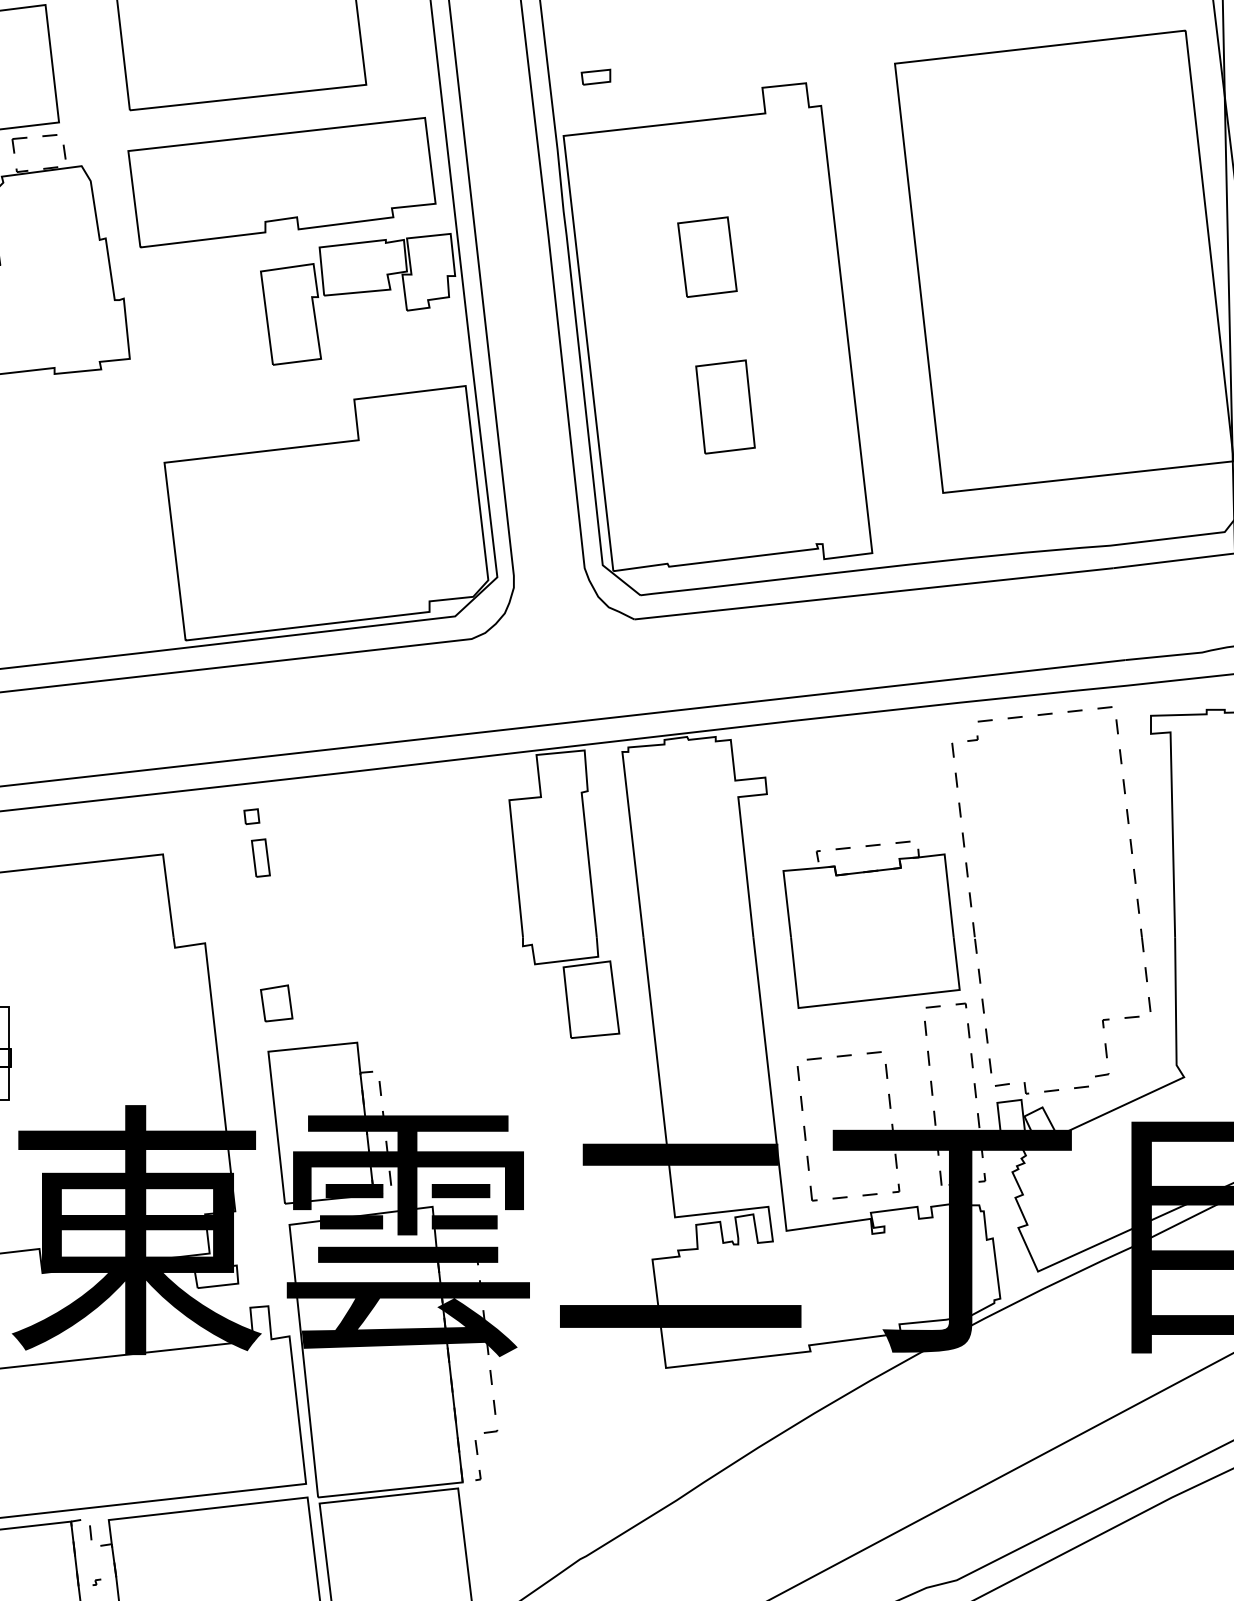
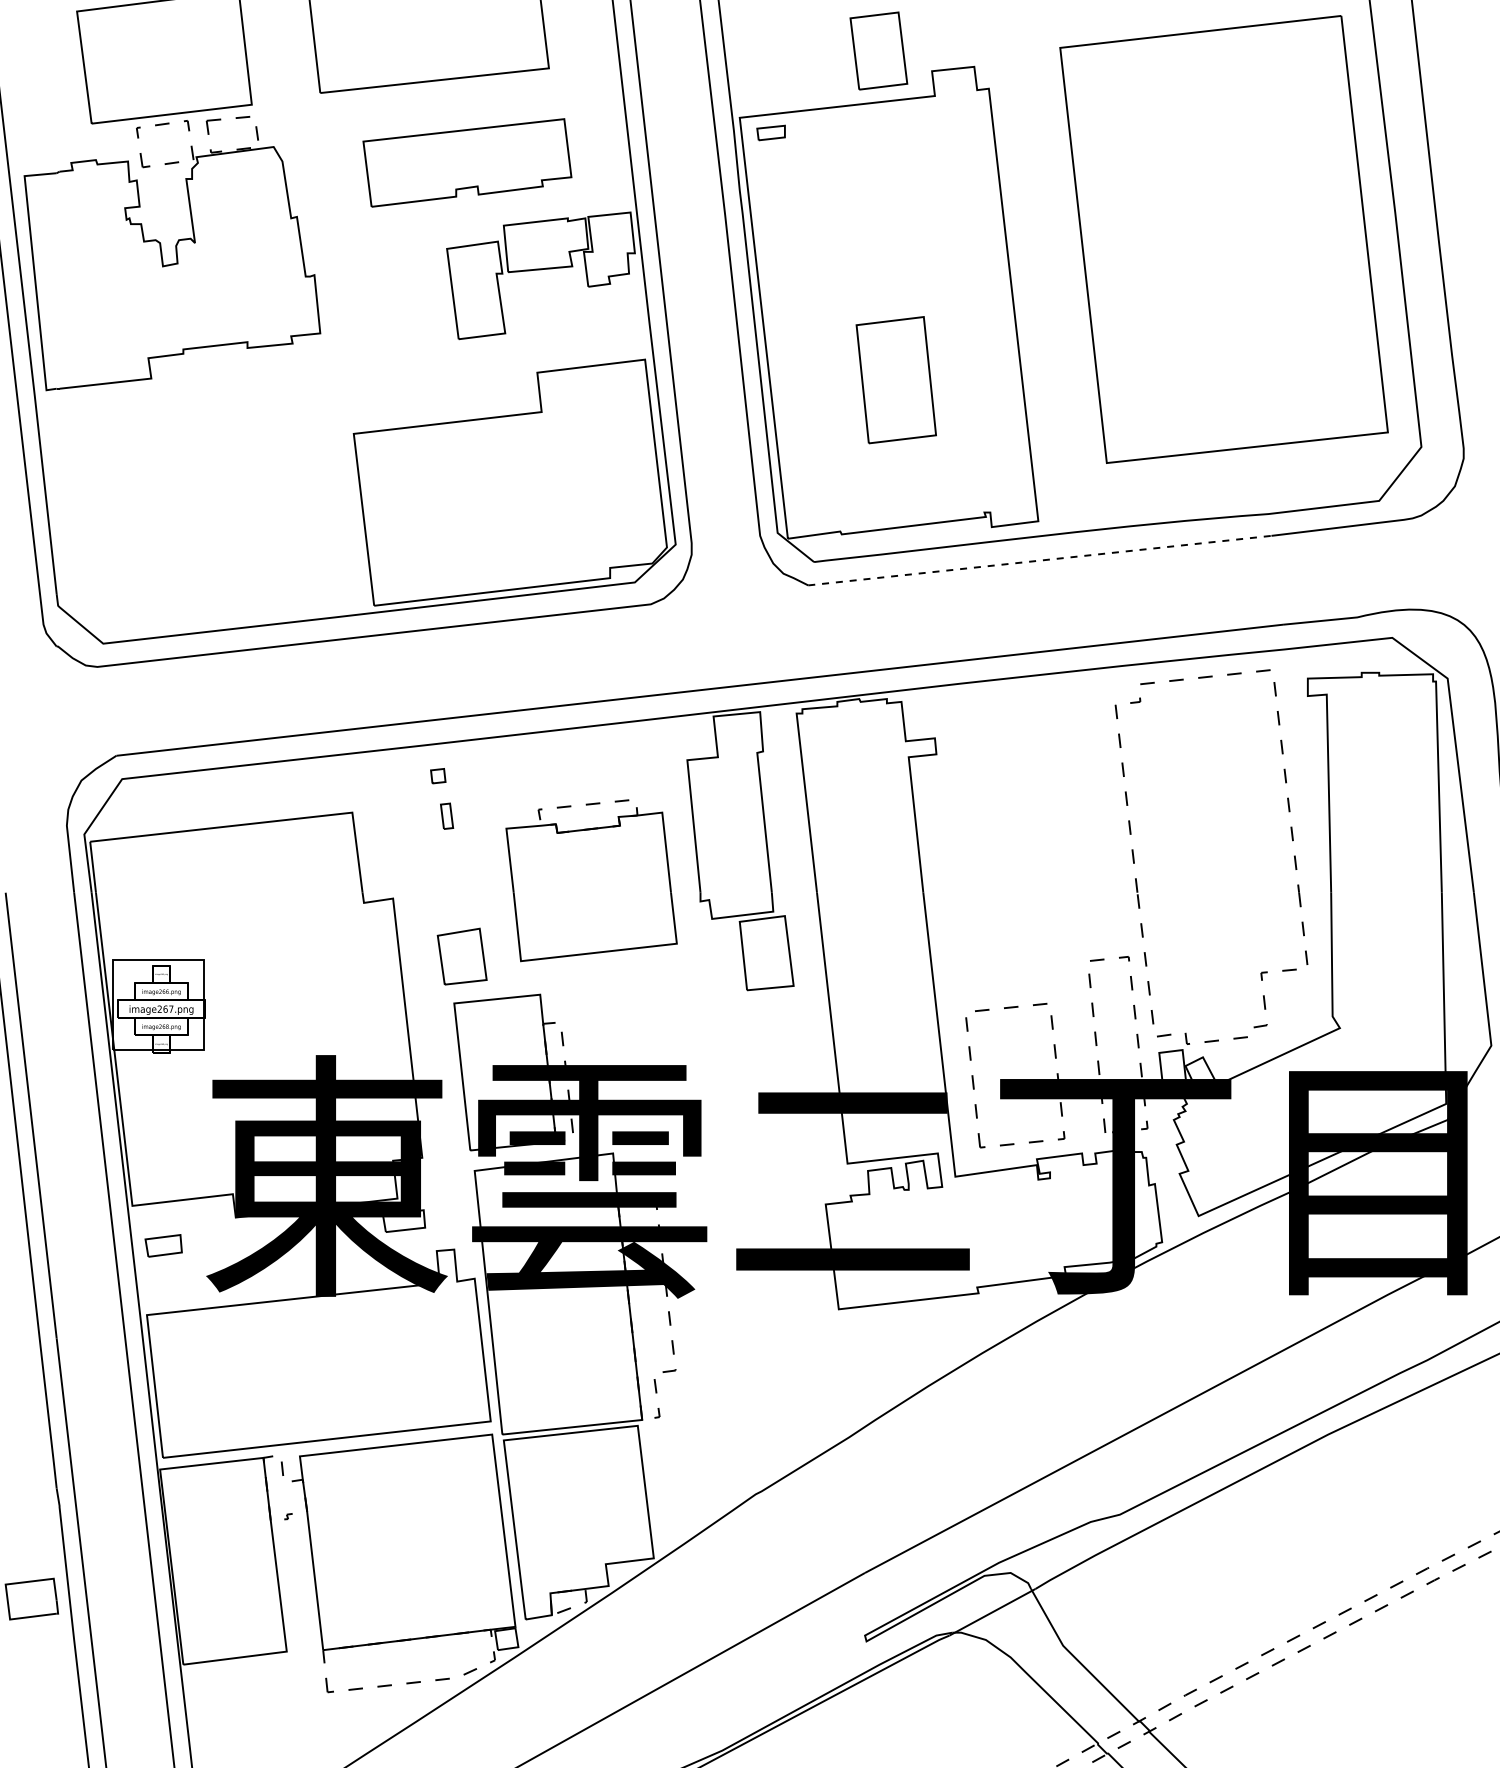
part: (595, 76) -> (770, 132), moved
part: (282, 182) -> (467, 162), size x0.7
part: (707, 256) -> (878, 50), moved
part: (725, 406) -> (896, 379), size x1.4
line: (873, 593) -> (1039, 560), solid -> dashed
part: (260, 858) -> (446, 816), size x0.7
part: (871, 924) -> (591, 880), moved
part: (276, 1003) -> (462, 956), size x1.6

